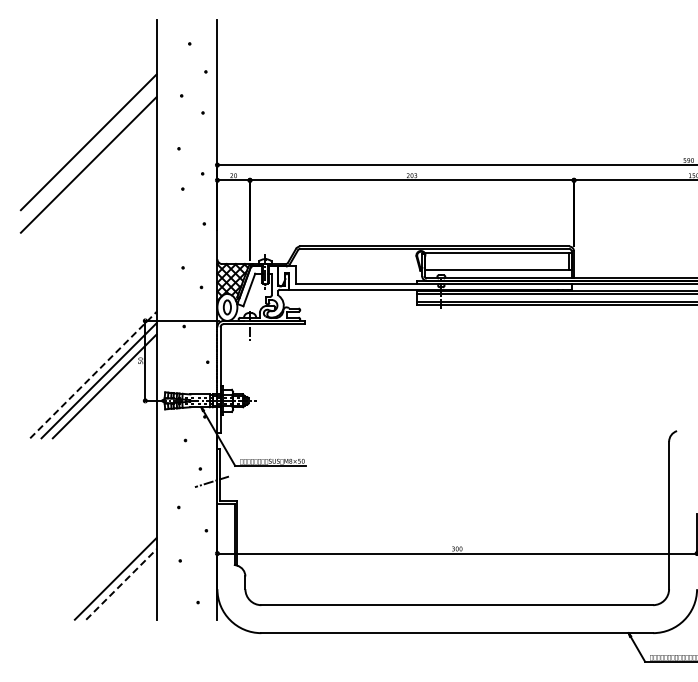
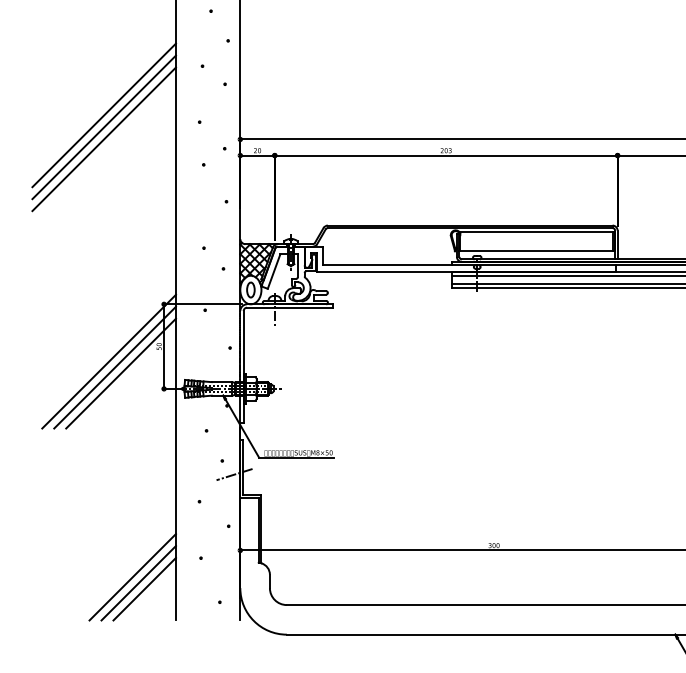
line: (88, 153) -> (103, 127), added
line: (93, 374) -> (109, 361), dashed -> solid
line: (121, 584) -> (138, 583), dashed -> solid
line: (126, 589) -> (144, 588), added

